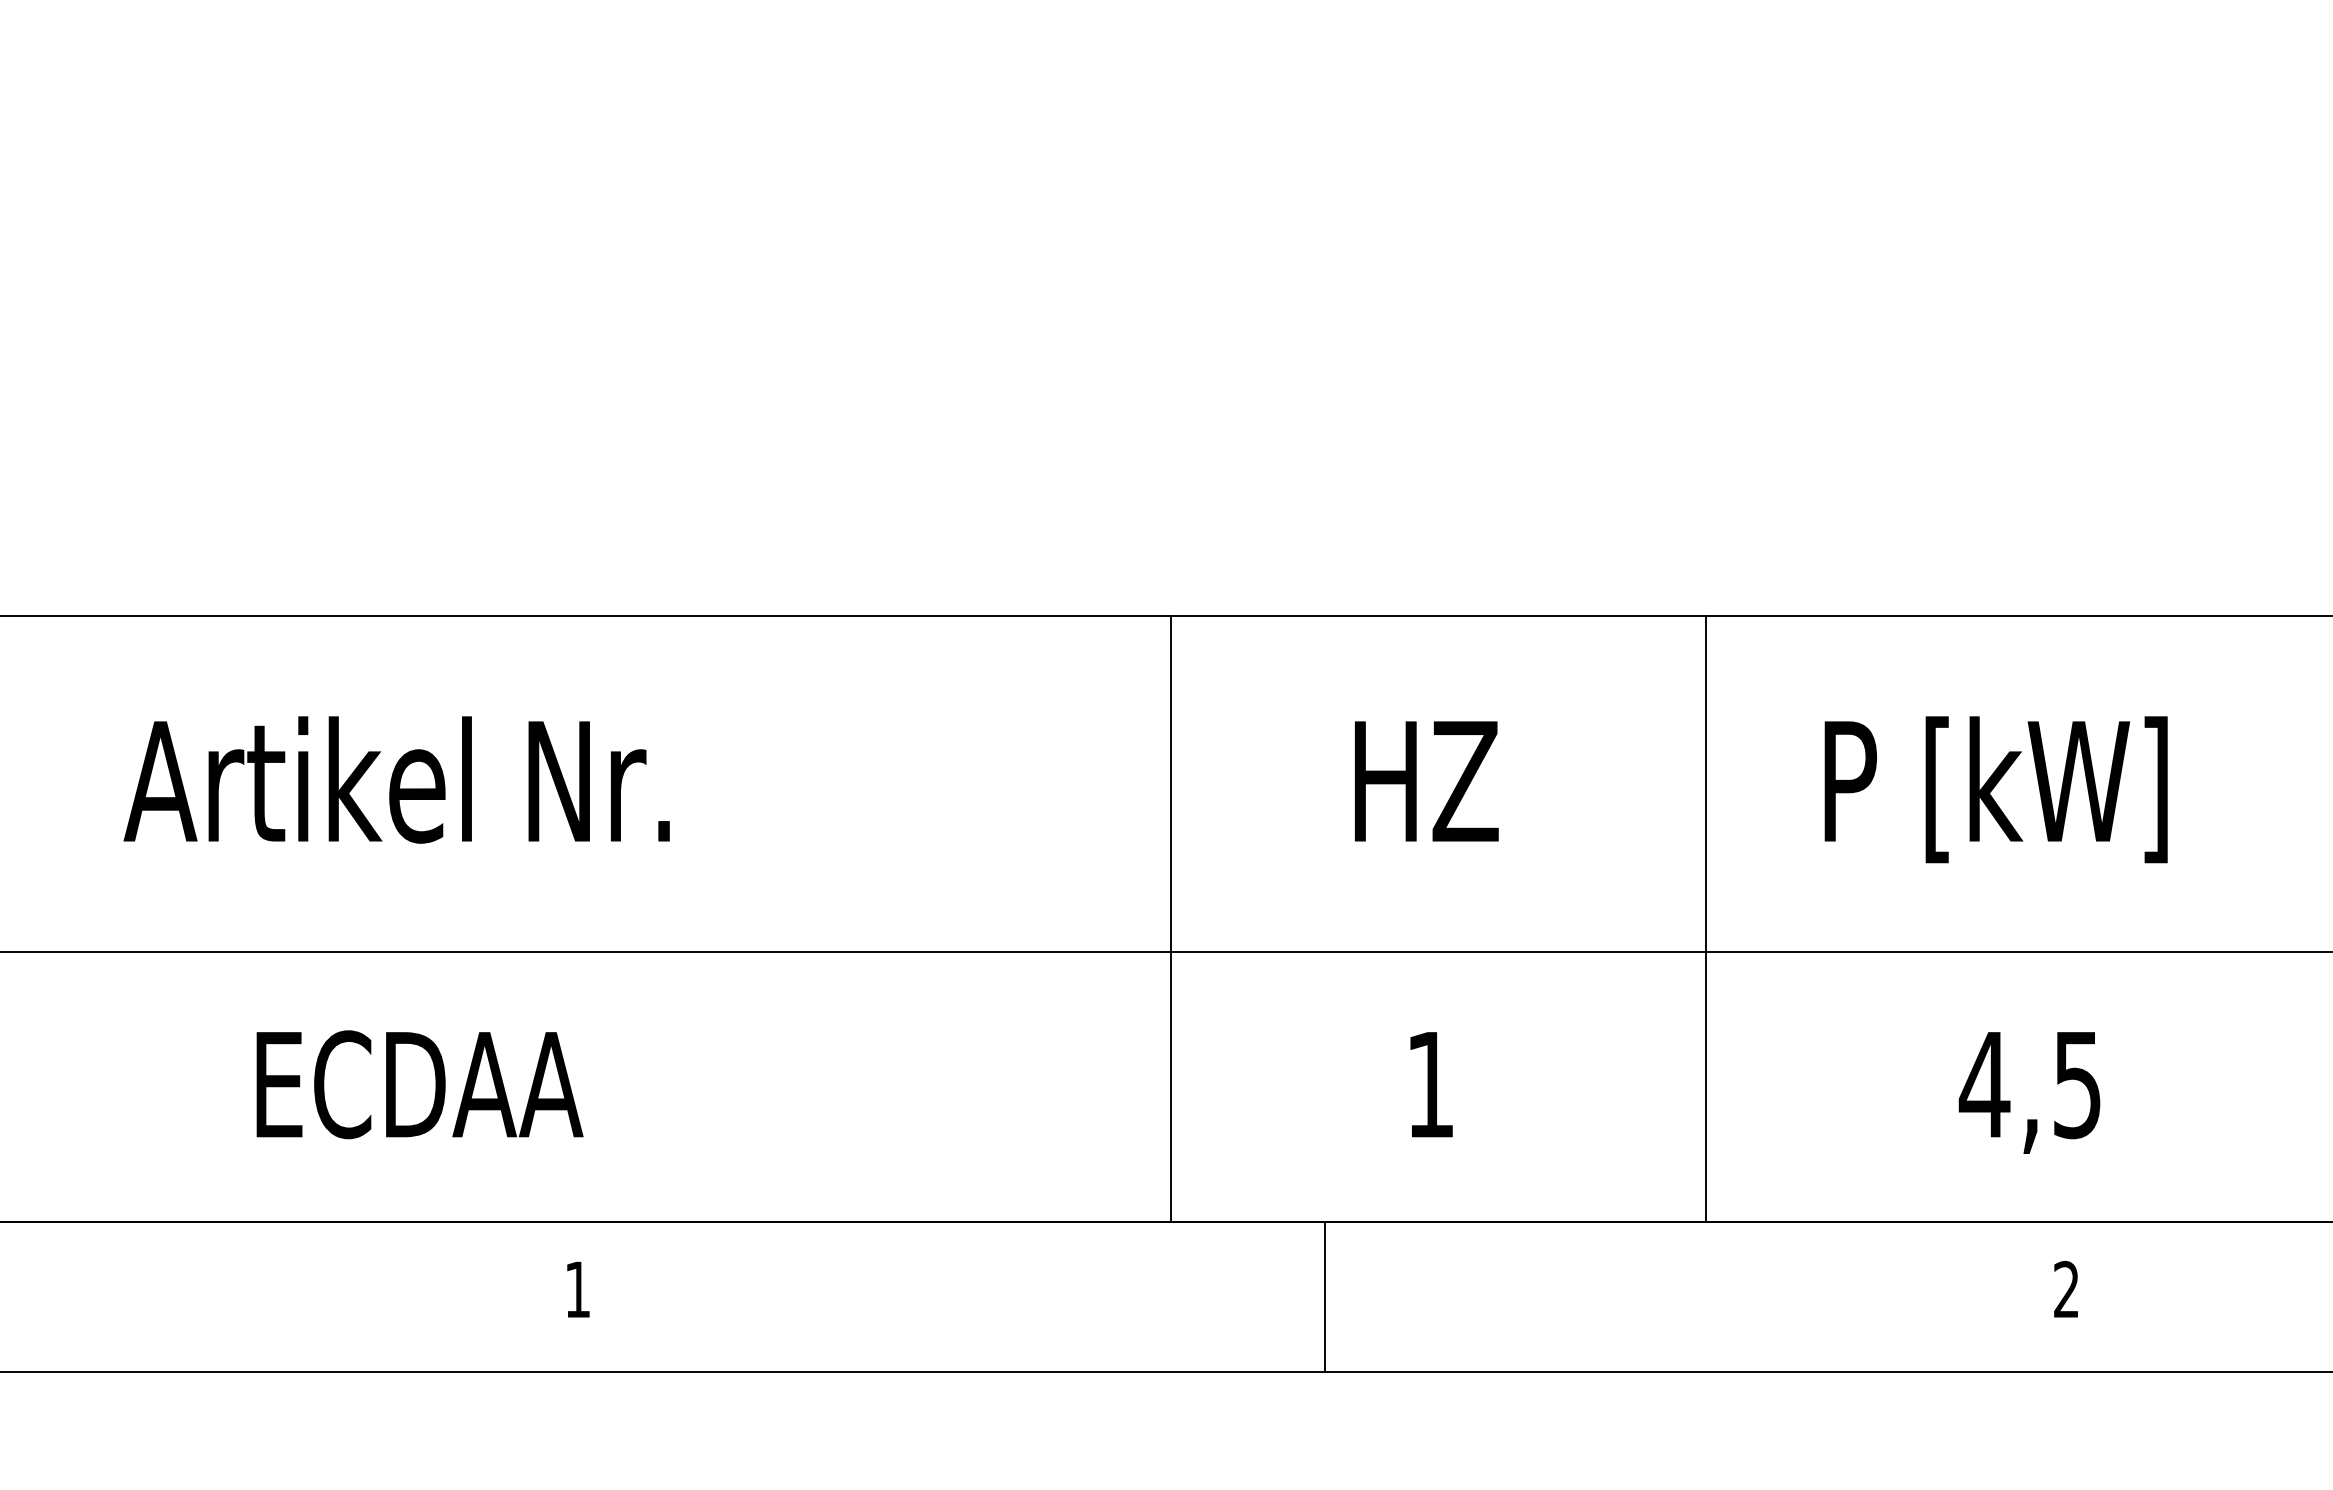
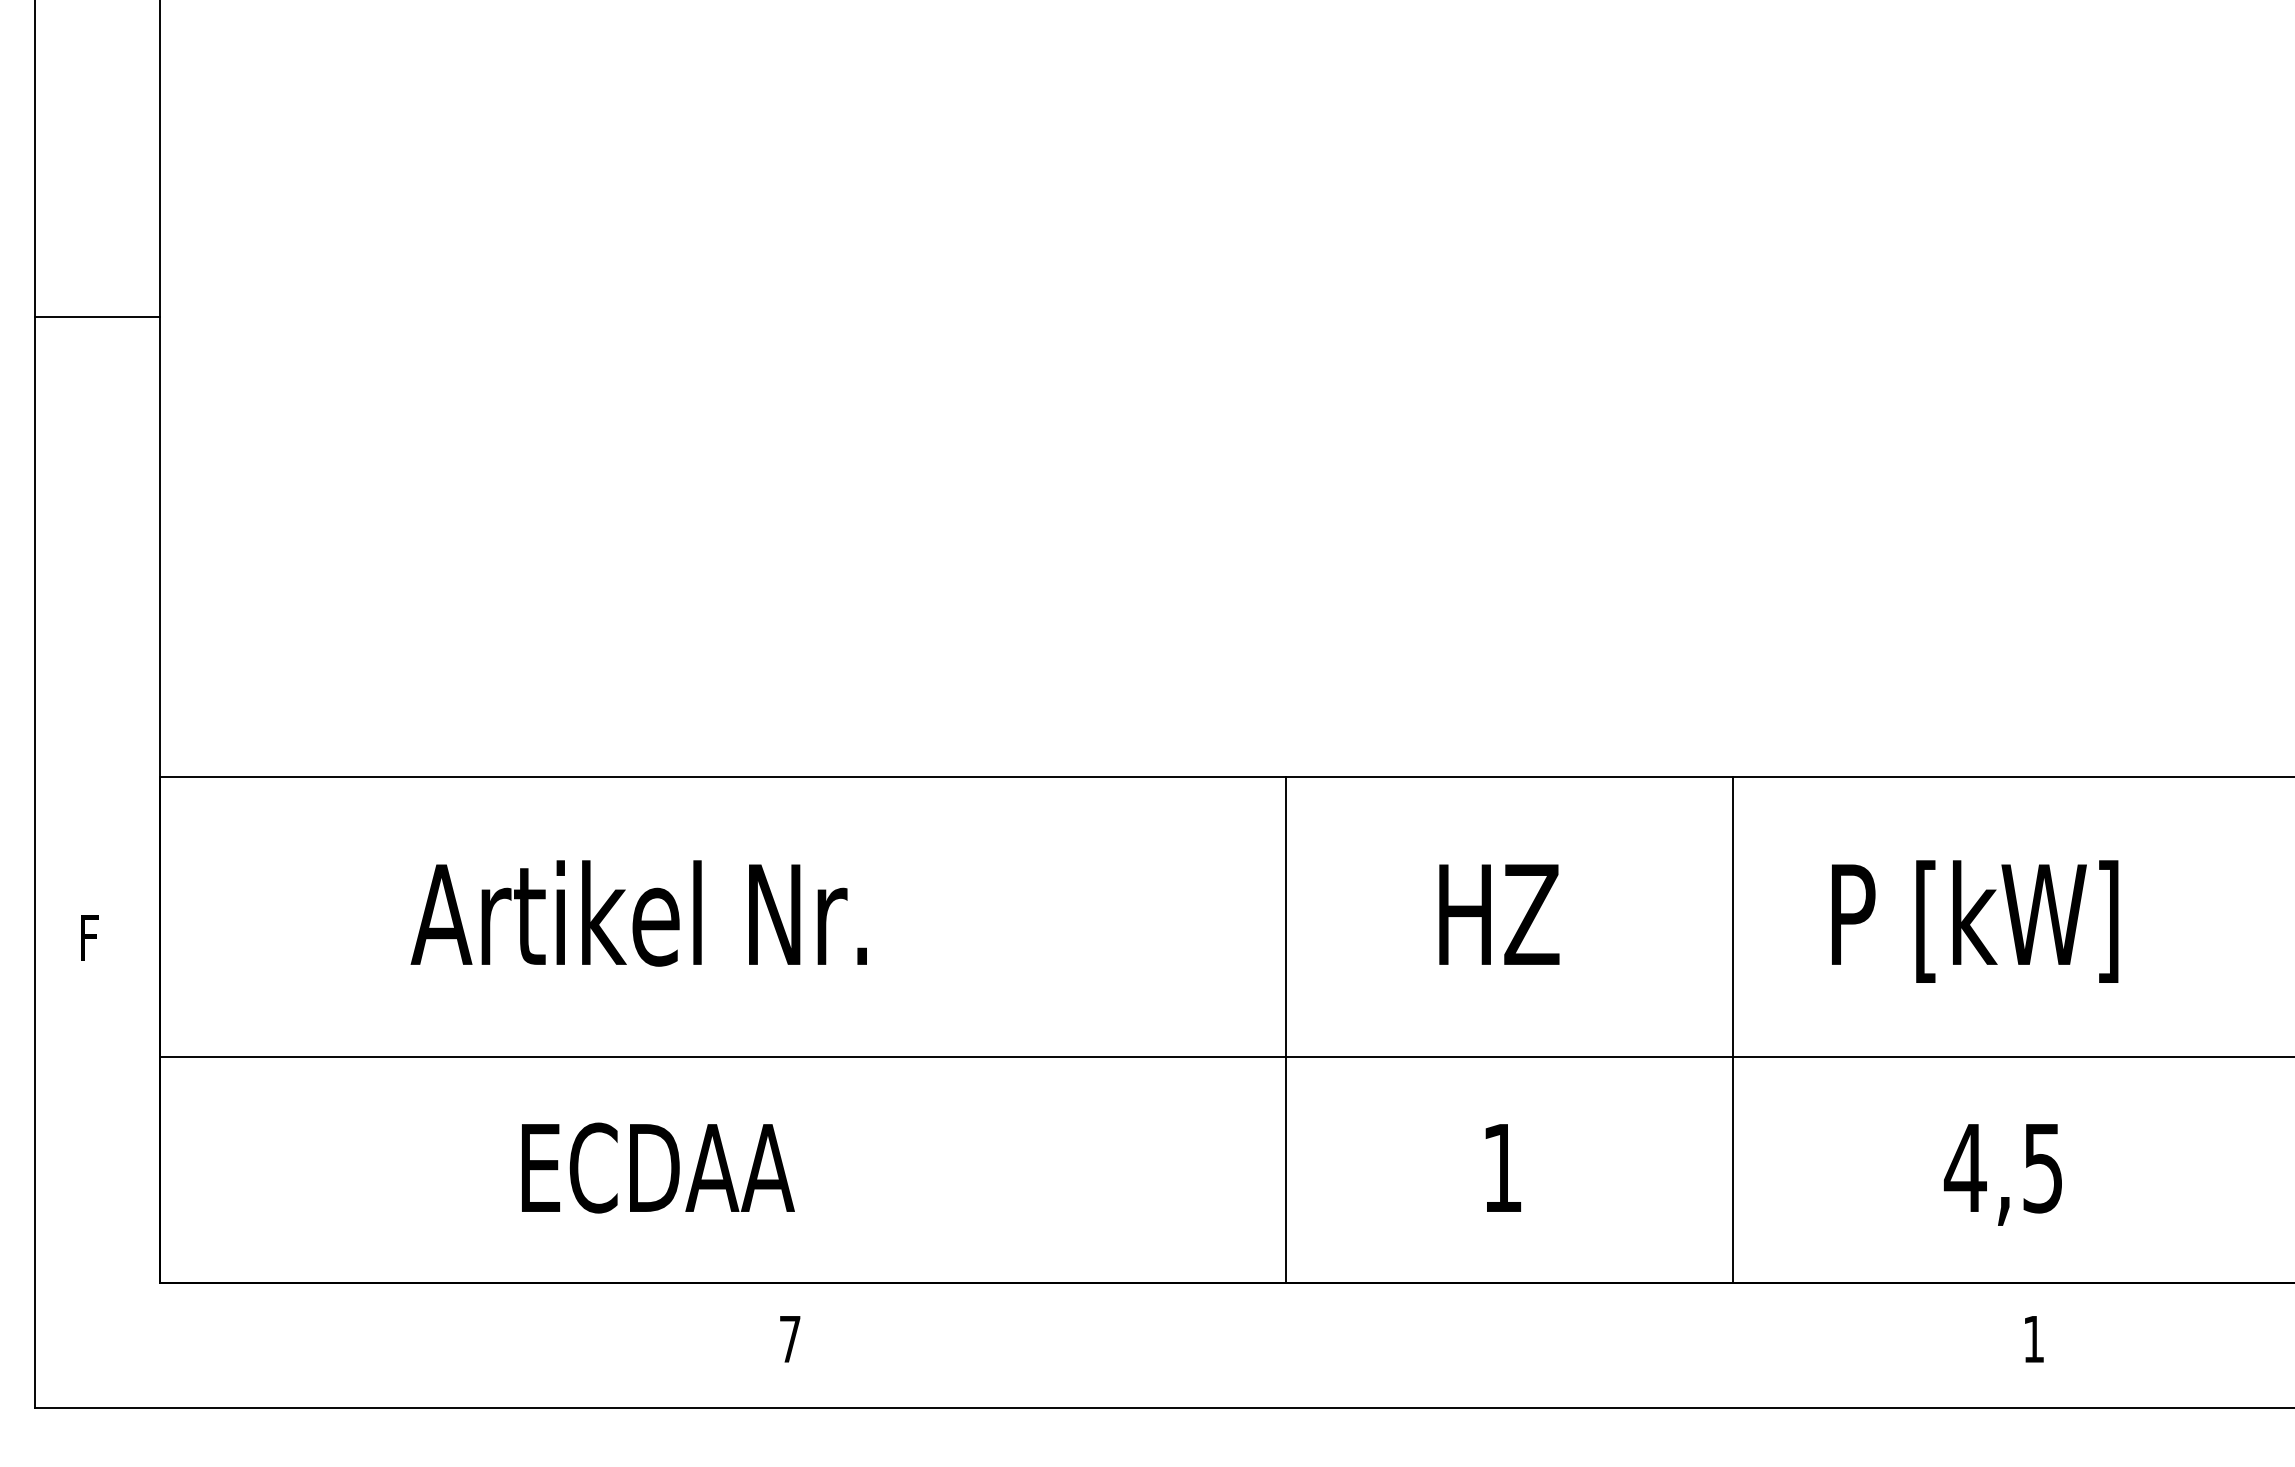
text: (2066, 1288) -> (2033, 1338), 2 -> 1
text: (578, 1289) -> (790, 1339), 1 -> 7
line: (1325, 1297) -> (1414, 1345), removed

